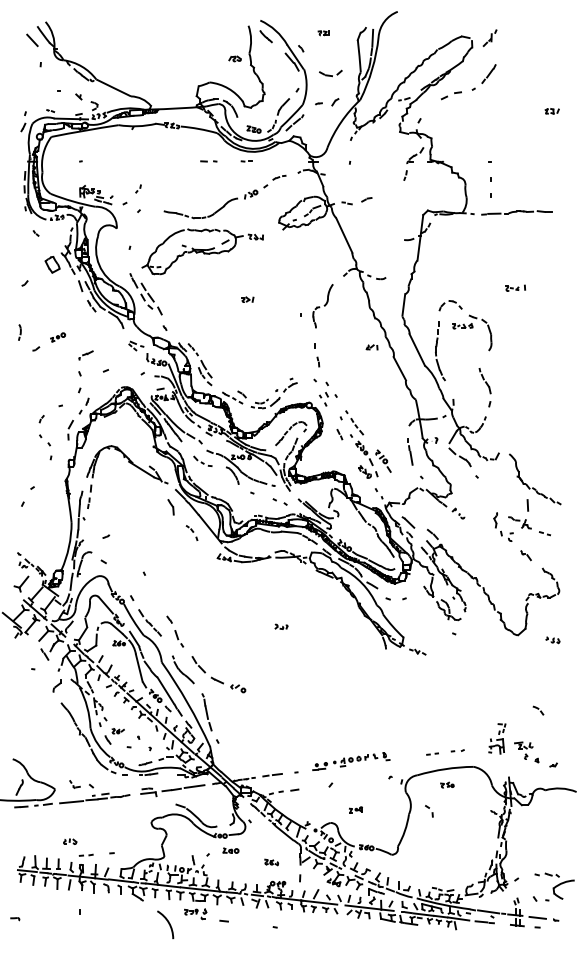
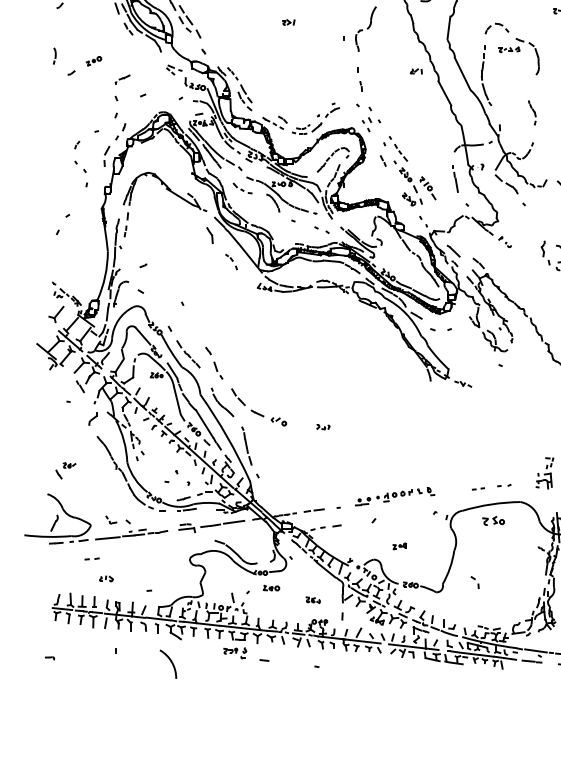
part: (484, 387) -> (531, 112), size x0.6
part: (281, 626) -> (323, 426), moved
part: (114, 736) -> (65, 470), moved
part: (447, 784) -> (493, 520), size x1.6
part: (429, 811) -> (475, 582), moved
part: (85, 854) -> (91, 558), moved
arc: (167, 922) -> (170, 661), moved

